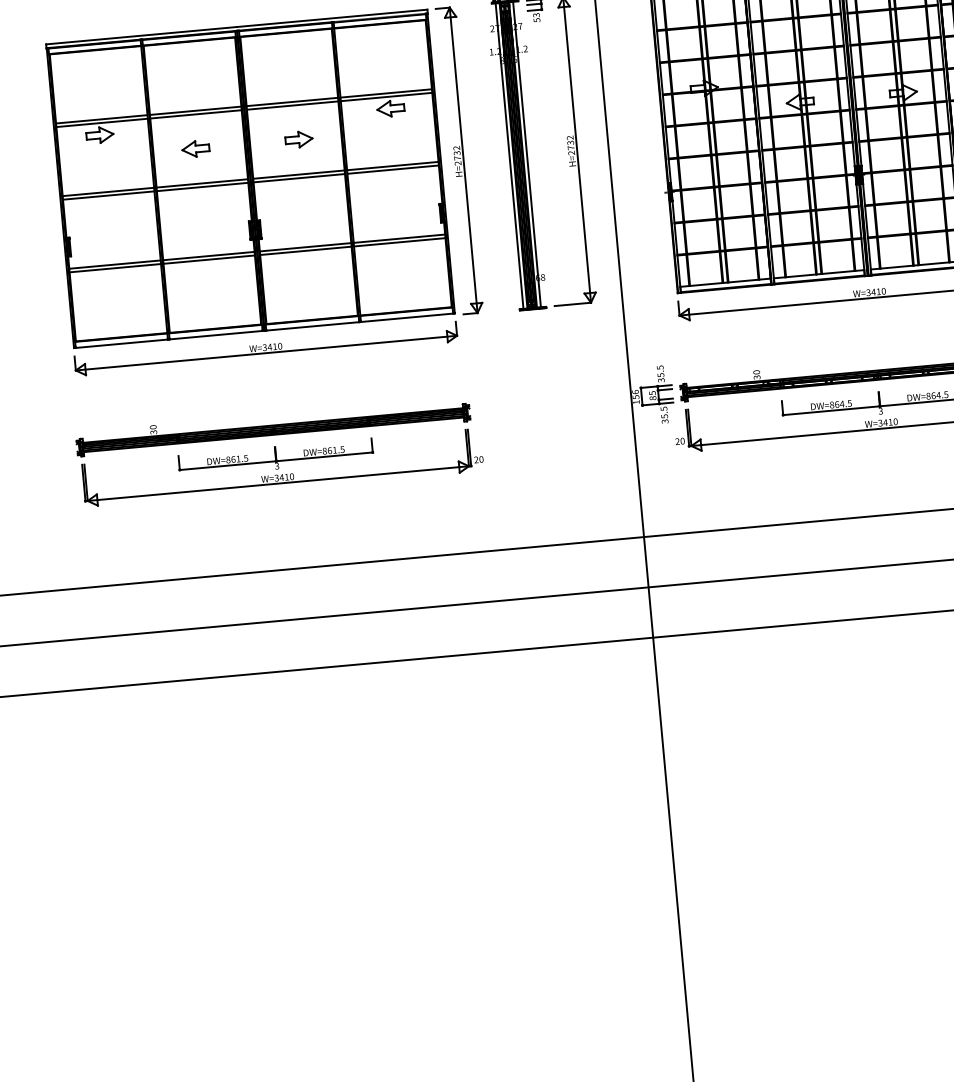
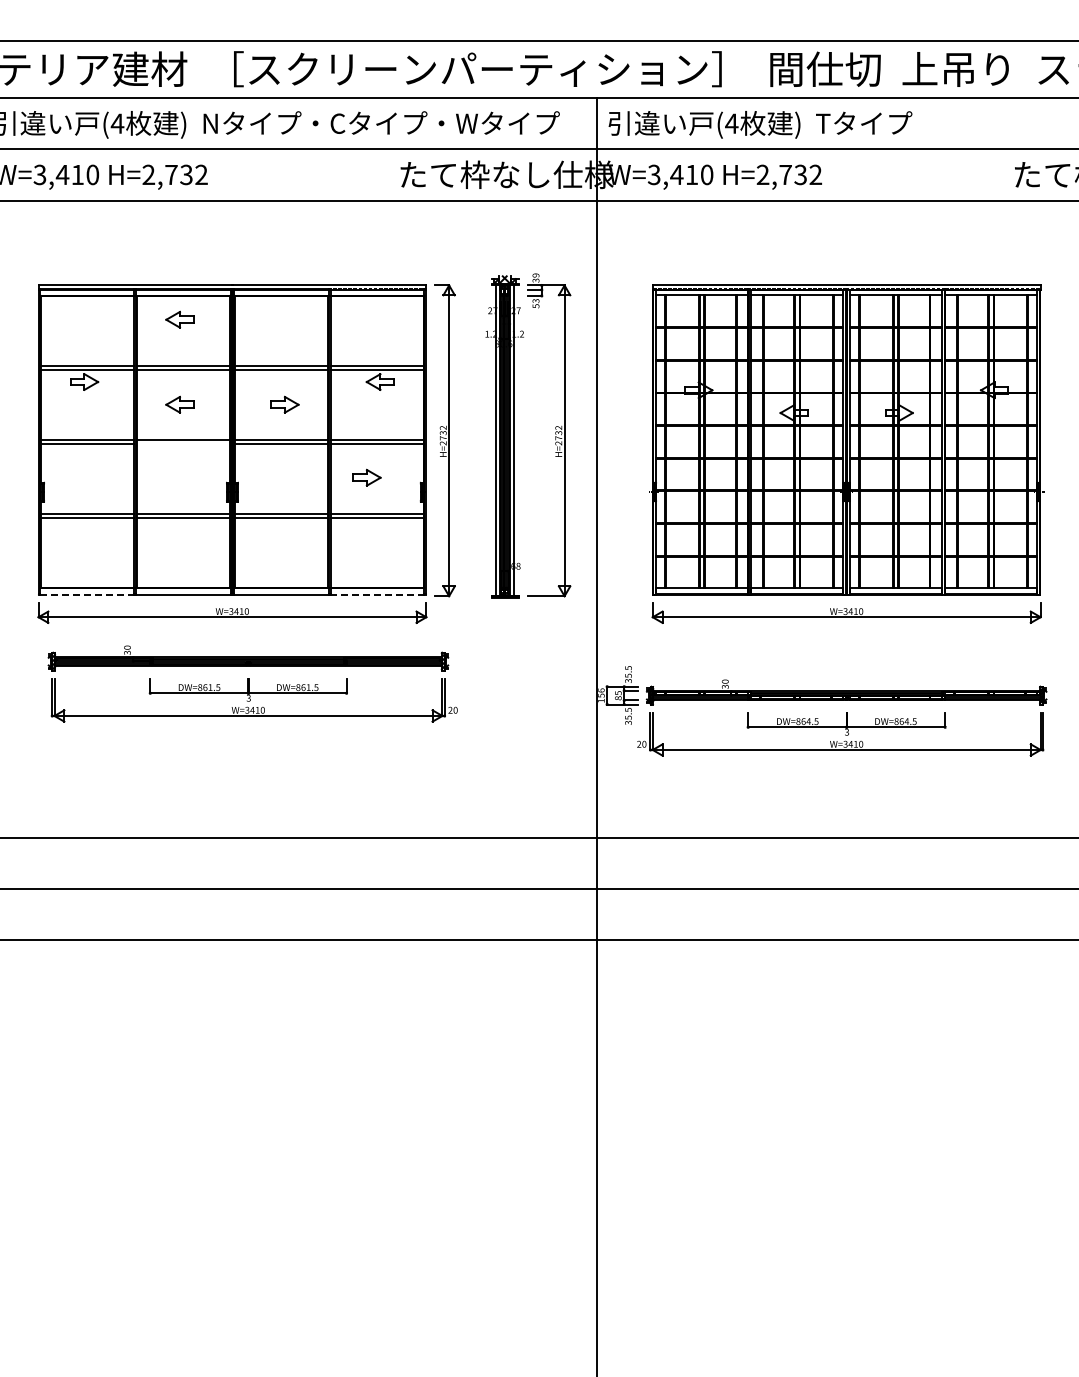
part: (187, 65) -> (179, 319), added
line: (201, 186) -> (182, 443), removed
part: (385, 203) -> (366, 477), added
line: (406, 317) -> (377, 594), solid -> dashed
line: (121, 343) -> (87, 594), solid -> dashed
part: (279, 451) -> (252, 683), moved

